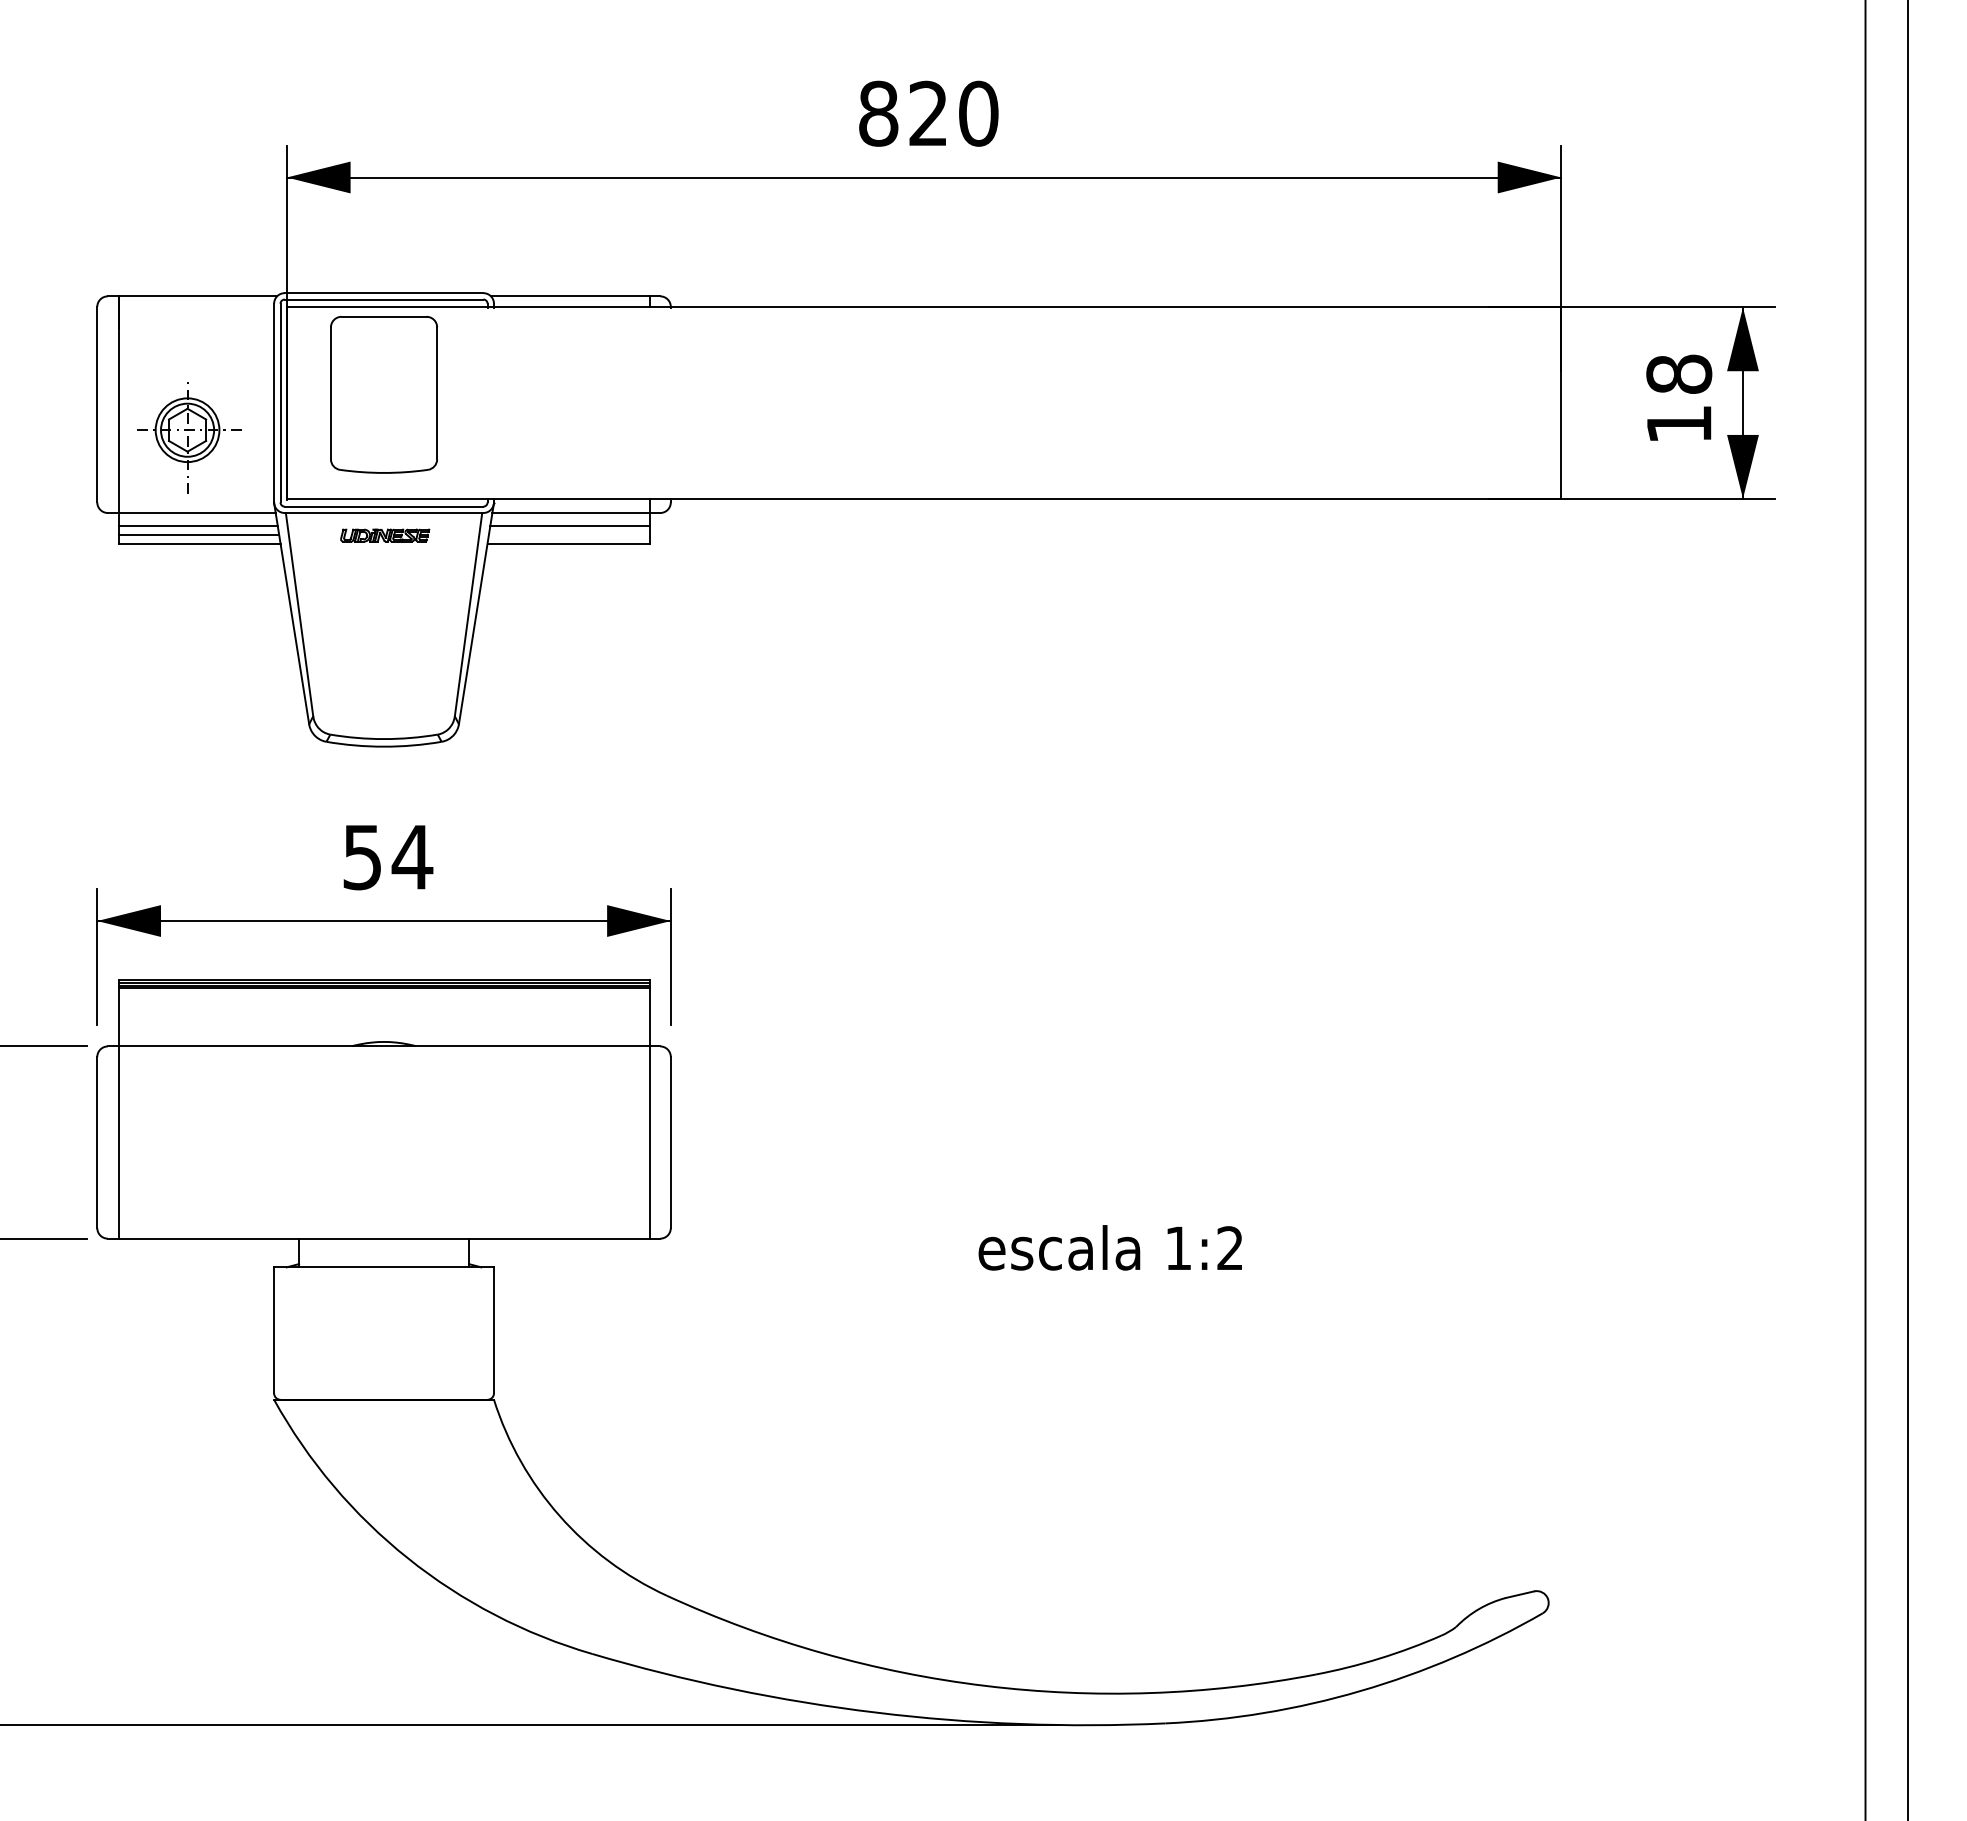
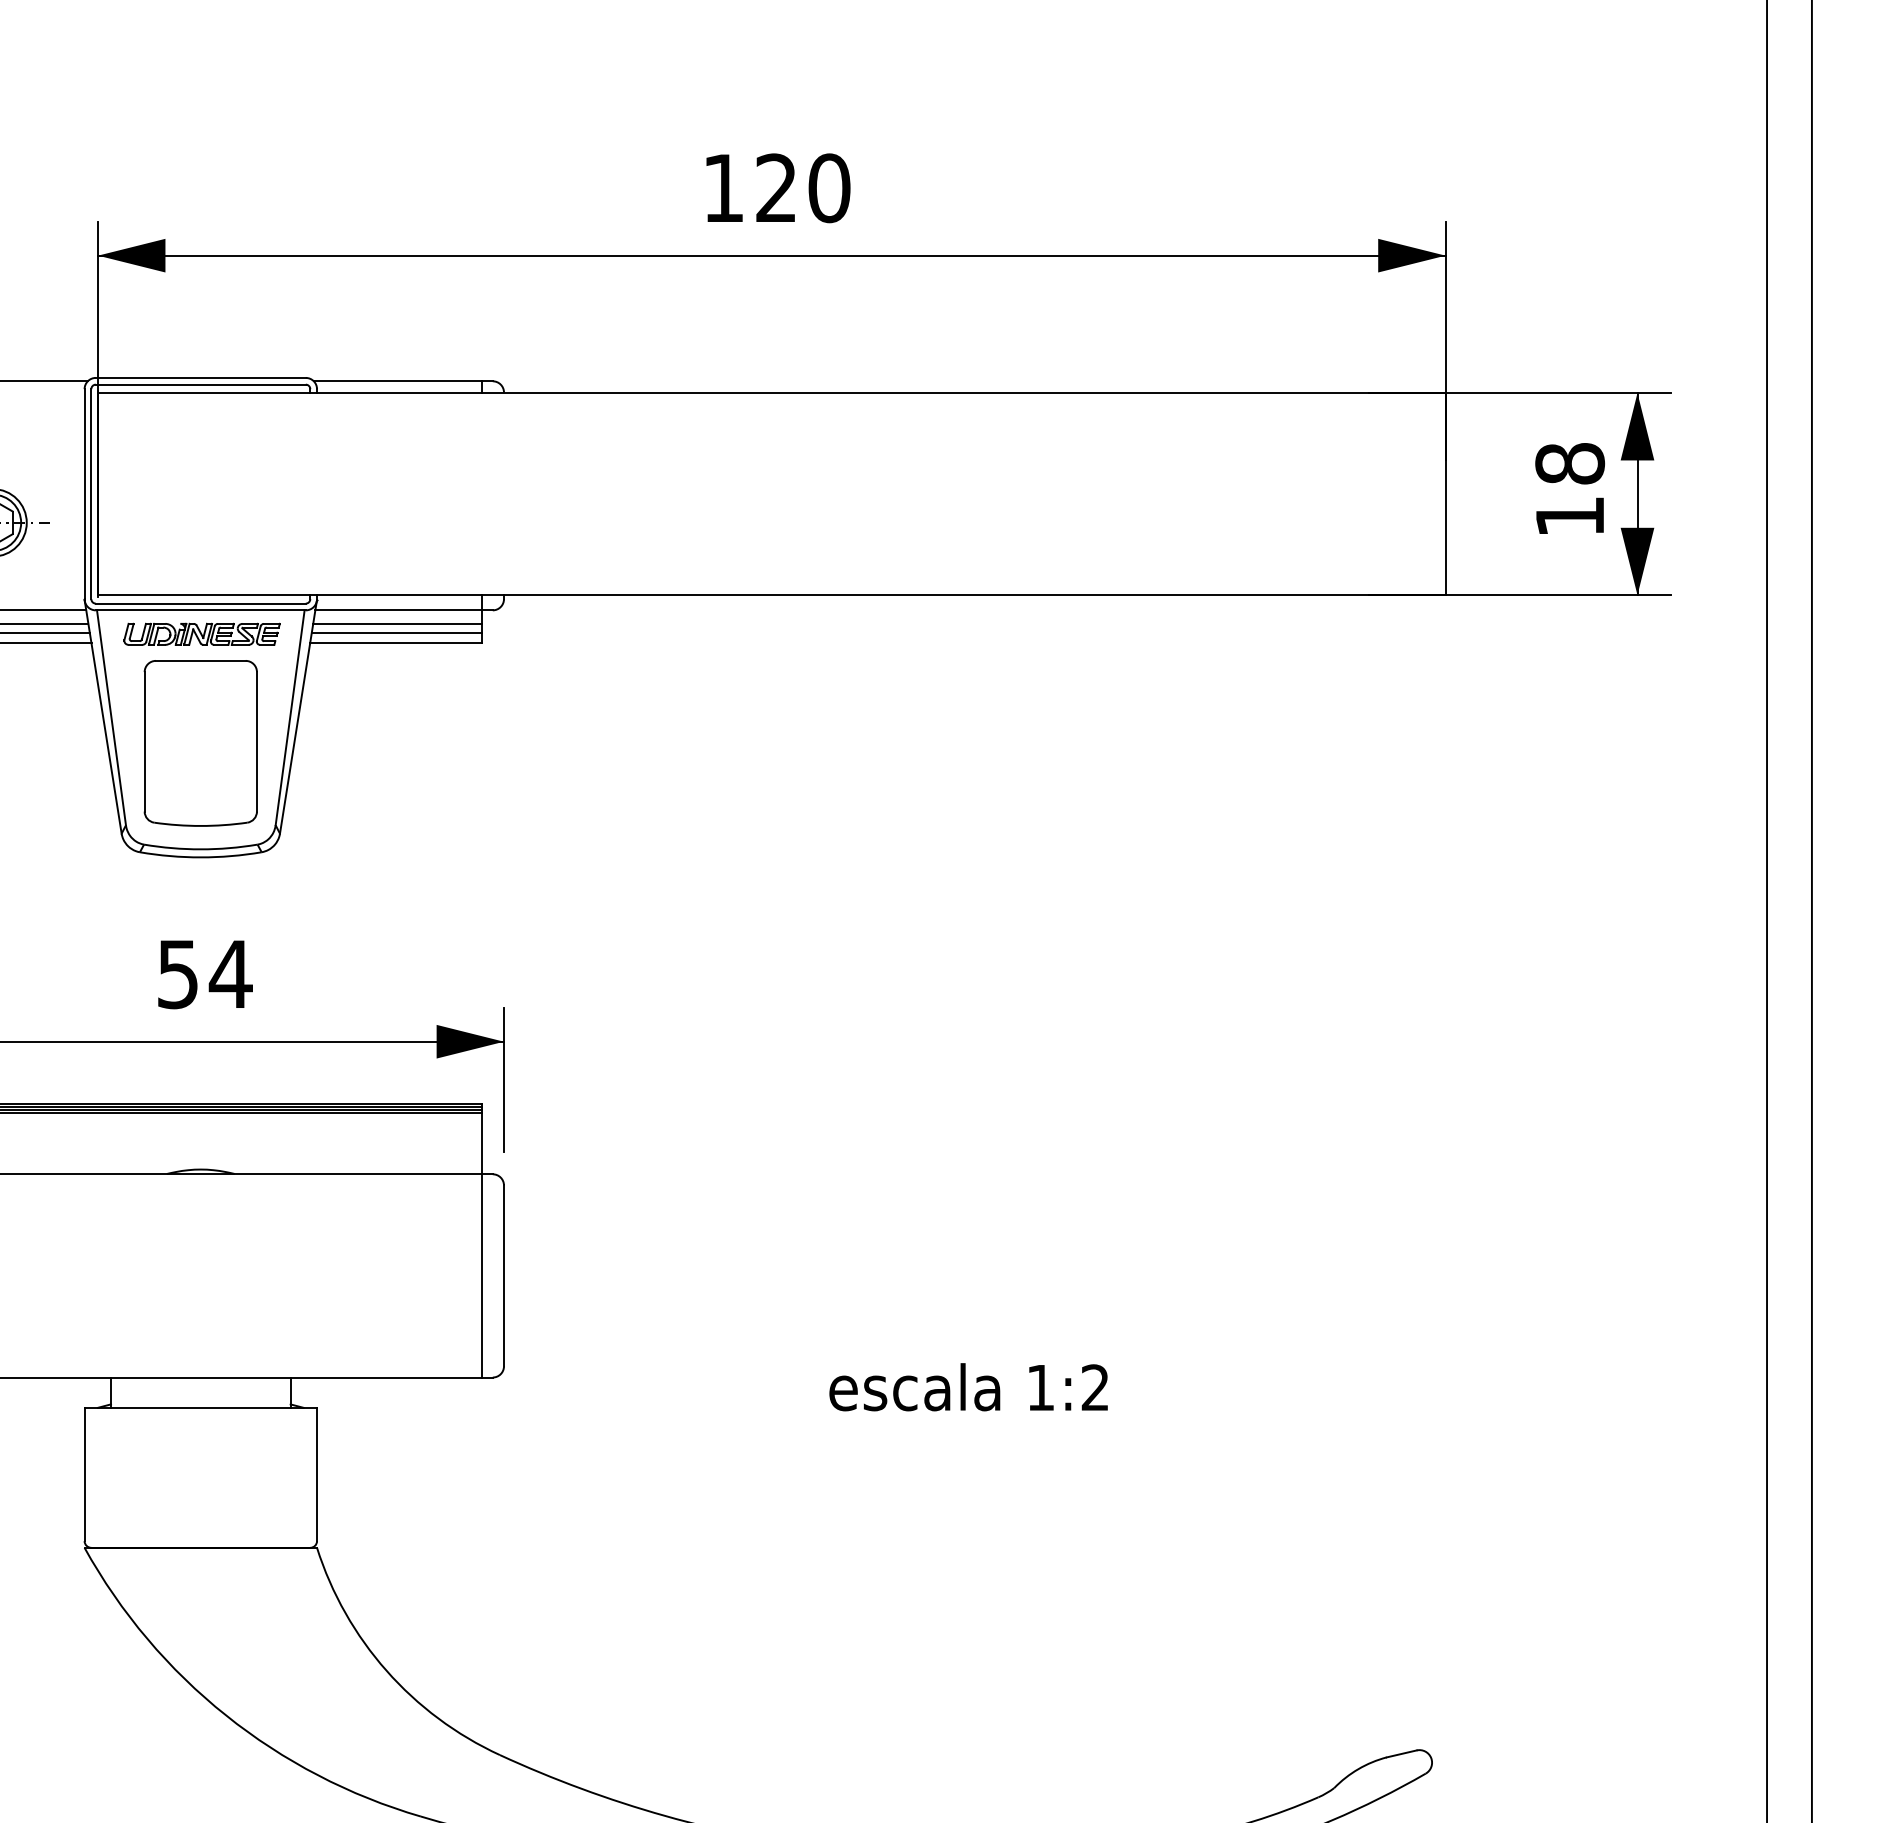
text: (878, 113) -> (723, 187), 820 -> 120
part: (383, 394) -> (200, 743), moved
line: (568, 534) -> (395, 633), added
part: (384, 535) -> (201, 634), size x1.67

